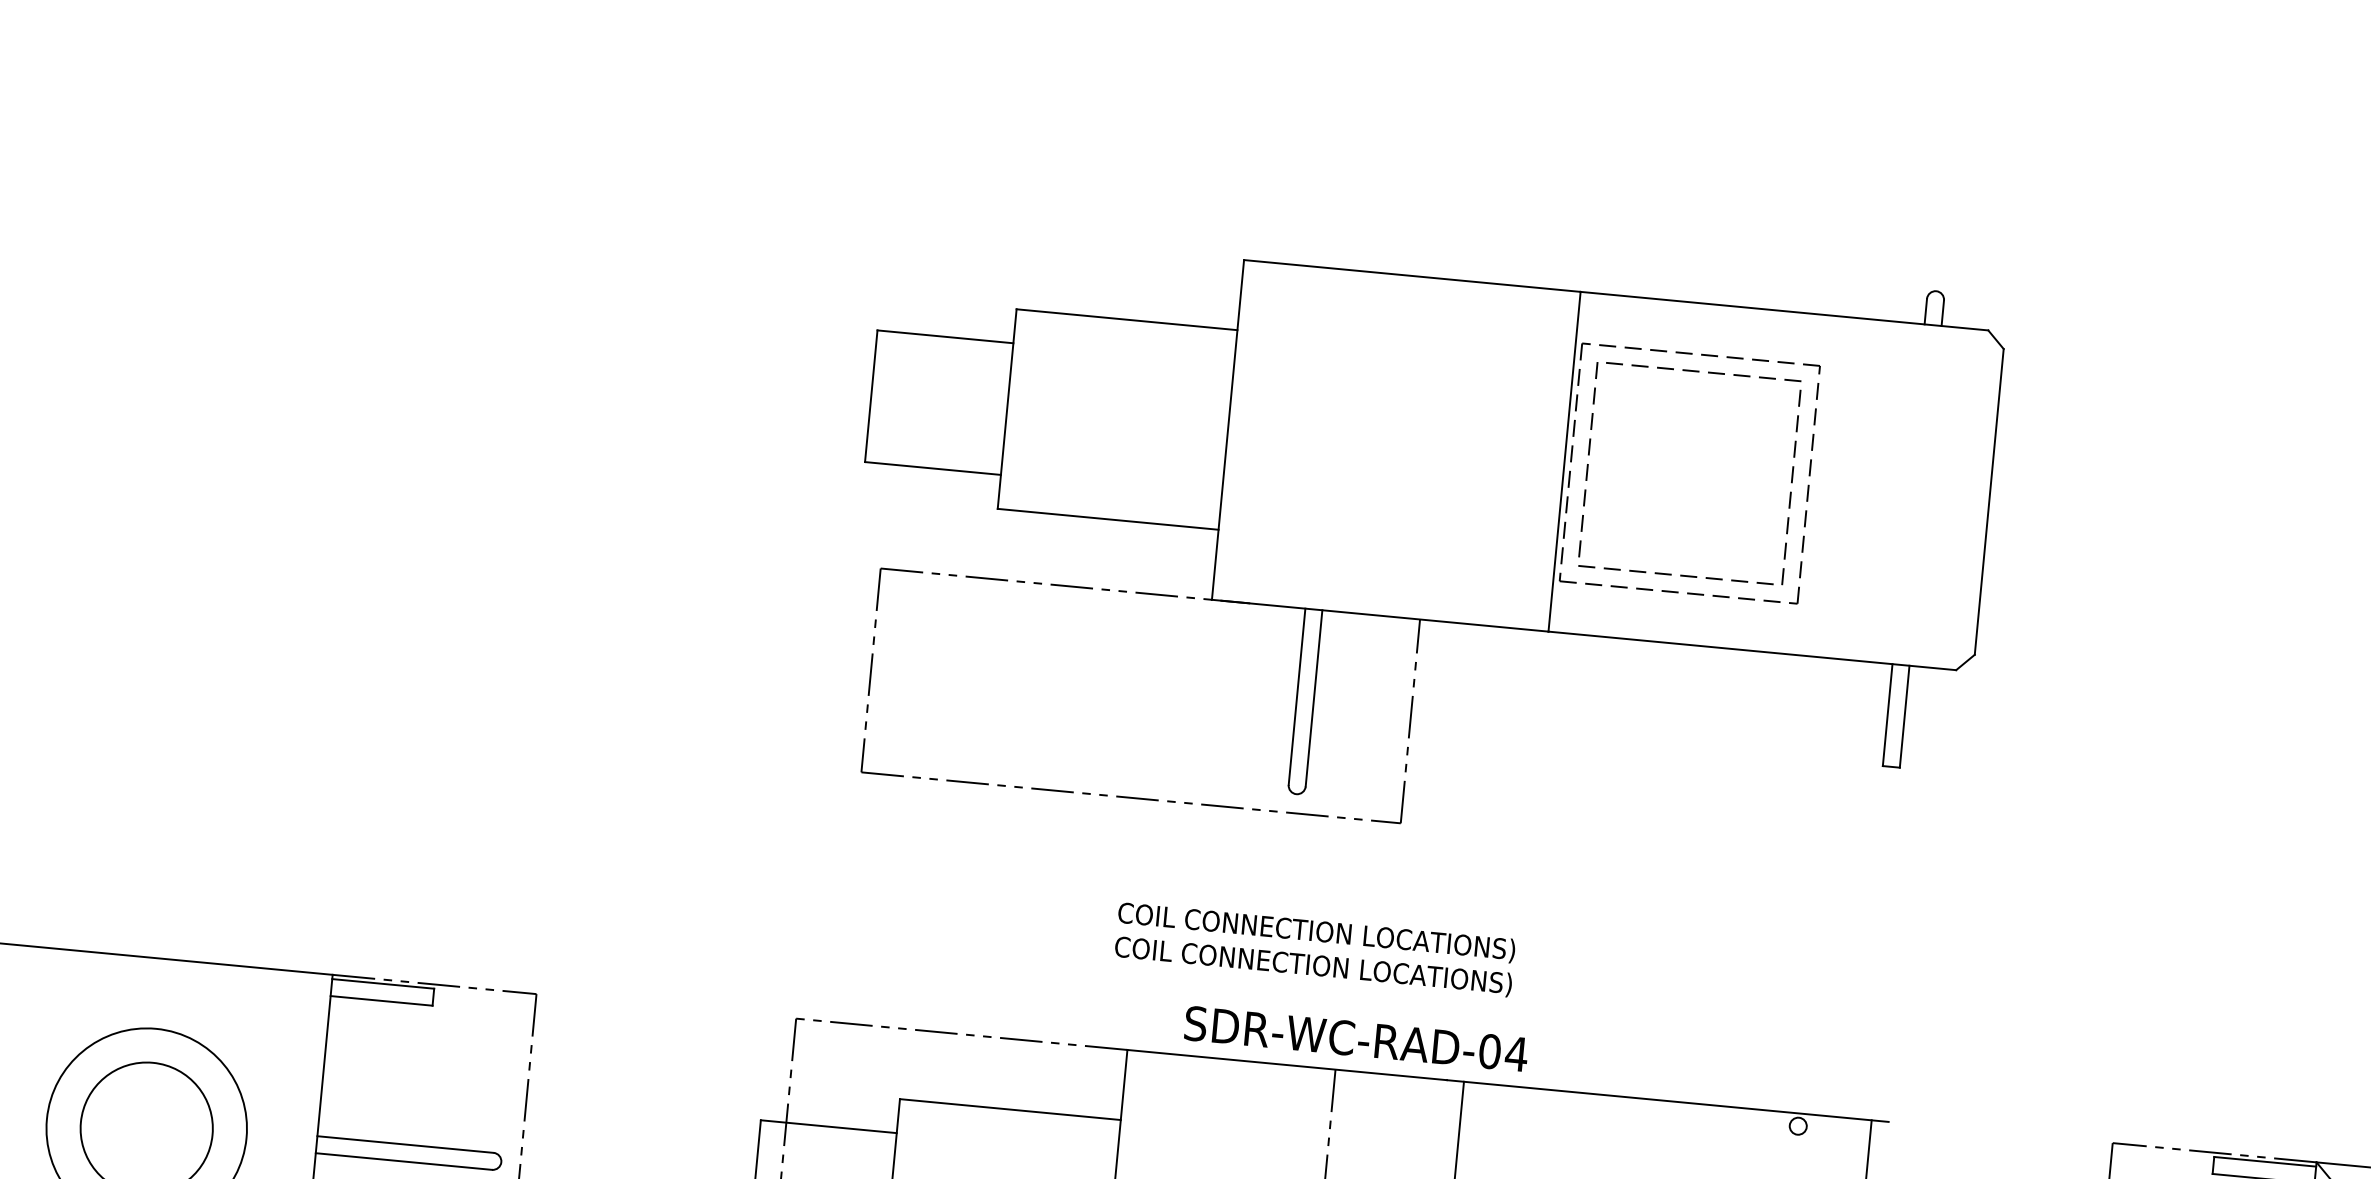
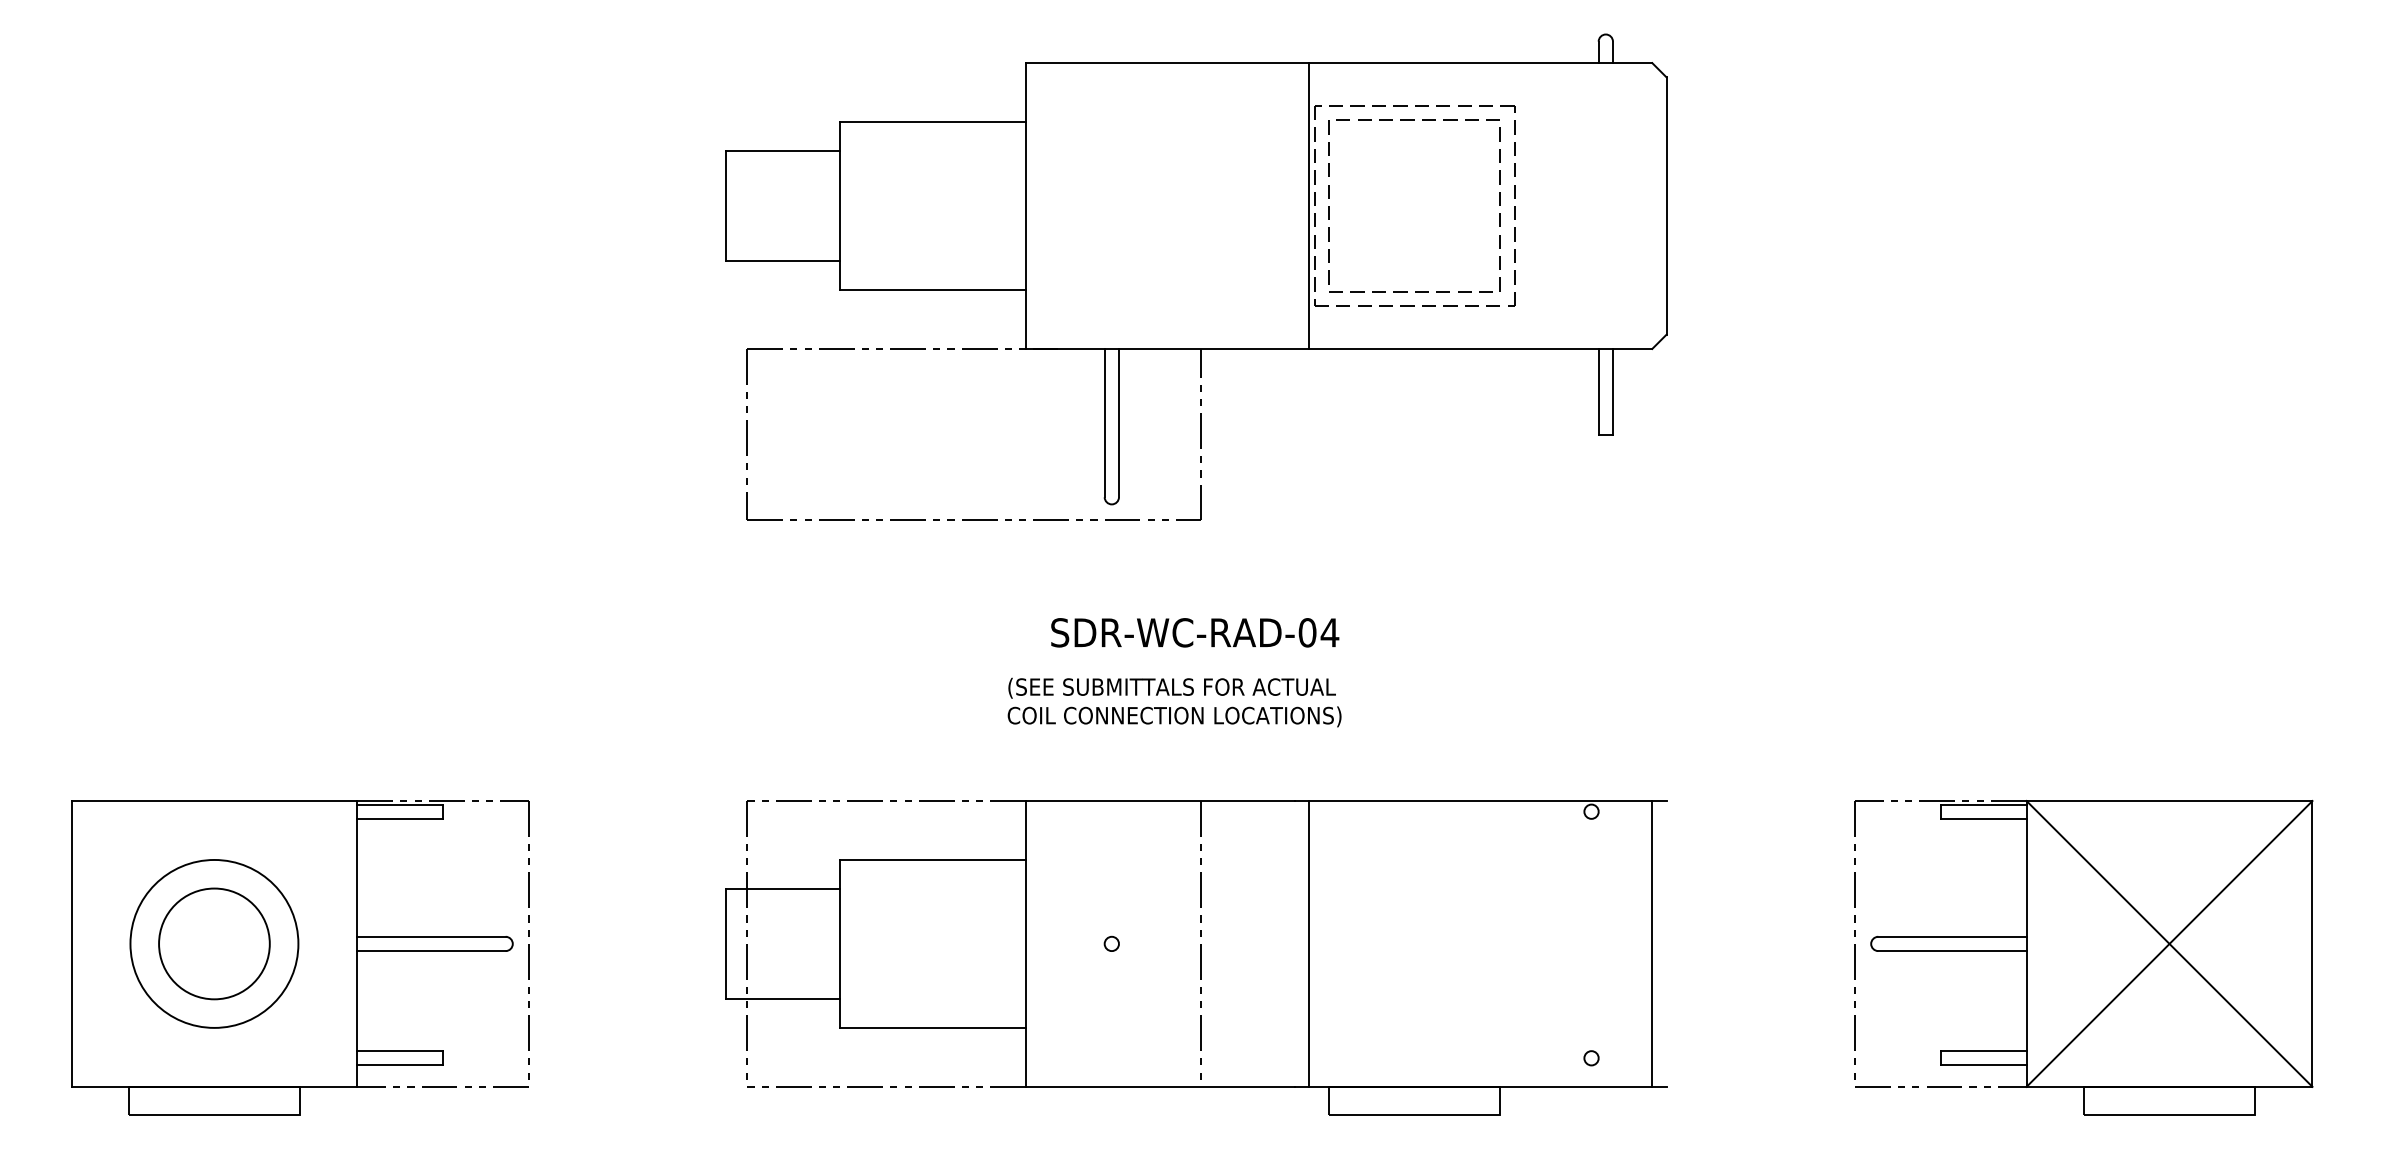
part: (1422, 532) -> (1196, 276), moved
text: (1316, 931) -> (1174, 687), COIL CONNECTION LOCATIONS) -> (SEE SUBMITTALS FOR ACTUAL
text: (1356, 1038) -> (1195, 632), moved

